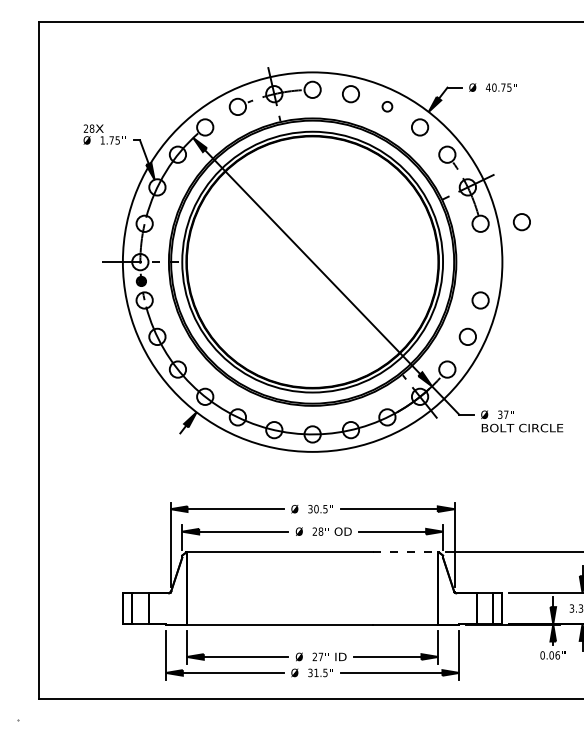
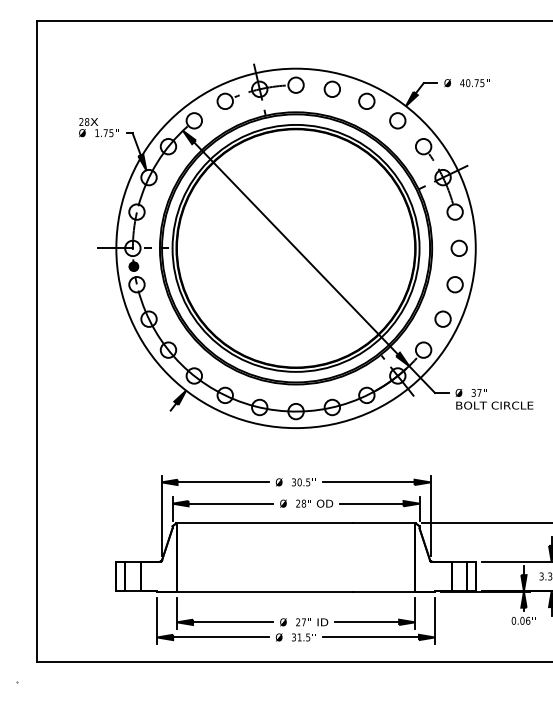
circle: (387, 106) -> (366, 100), size x1.67
circle: (521, 222) -> (458, 248), moved
line: (405, 552) -> (383, 523), dashed -> solid

